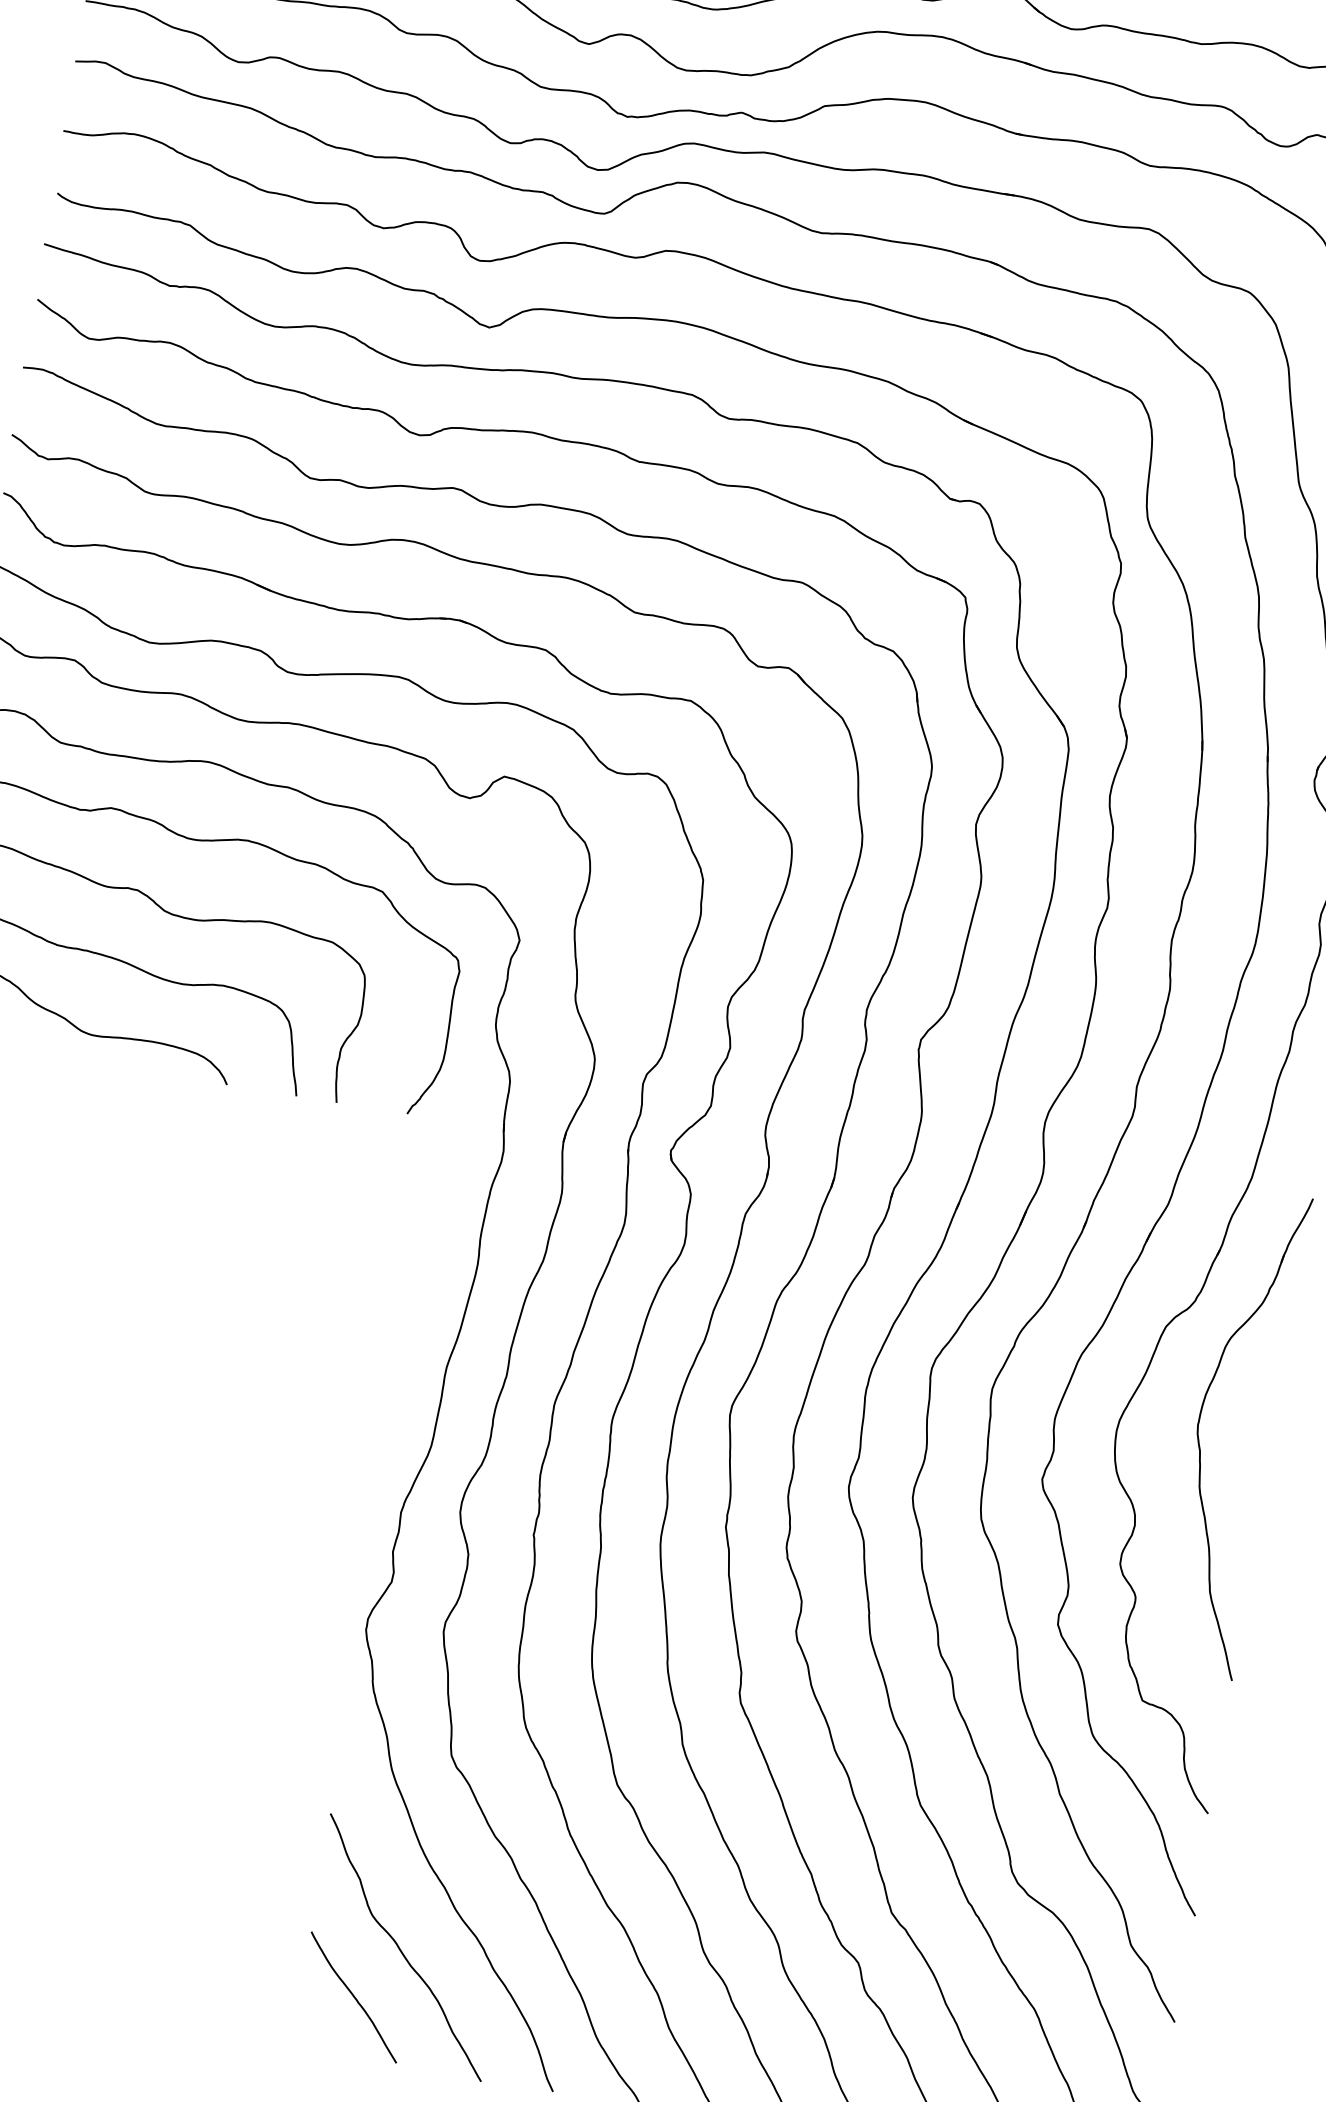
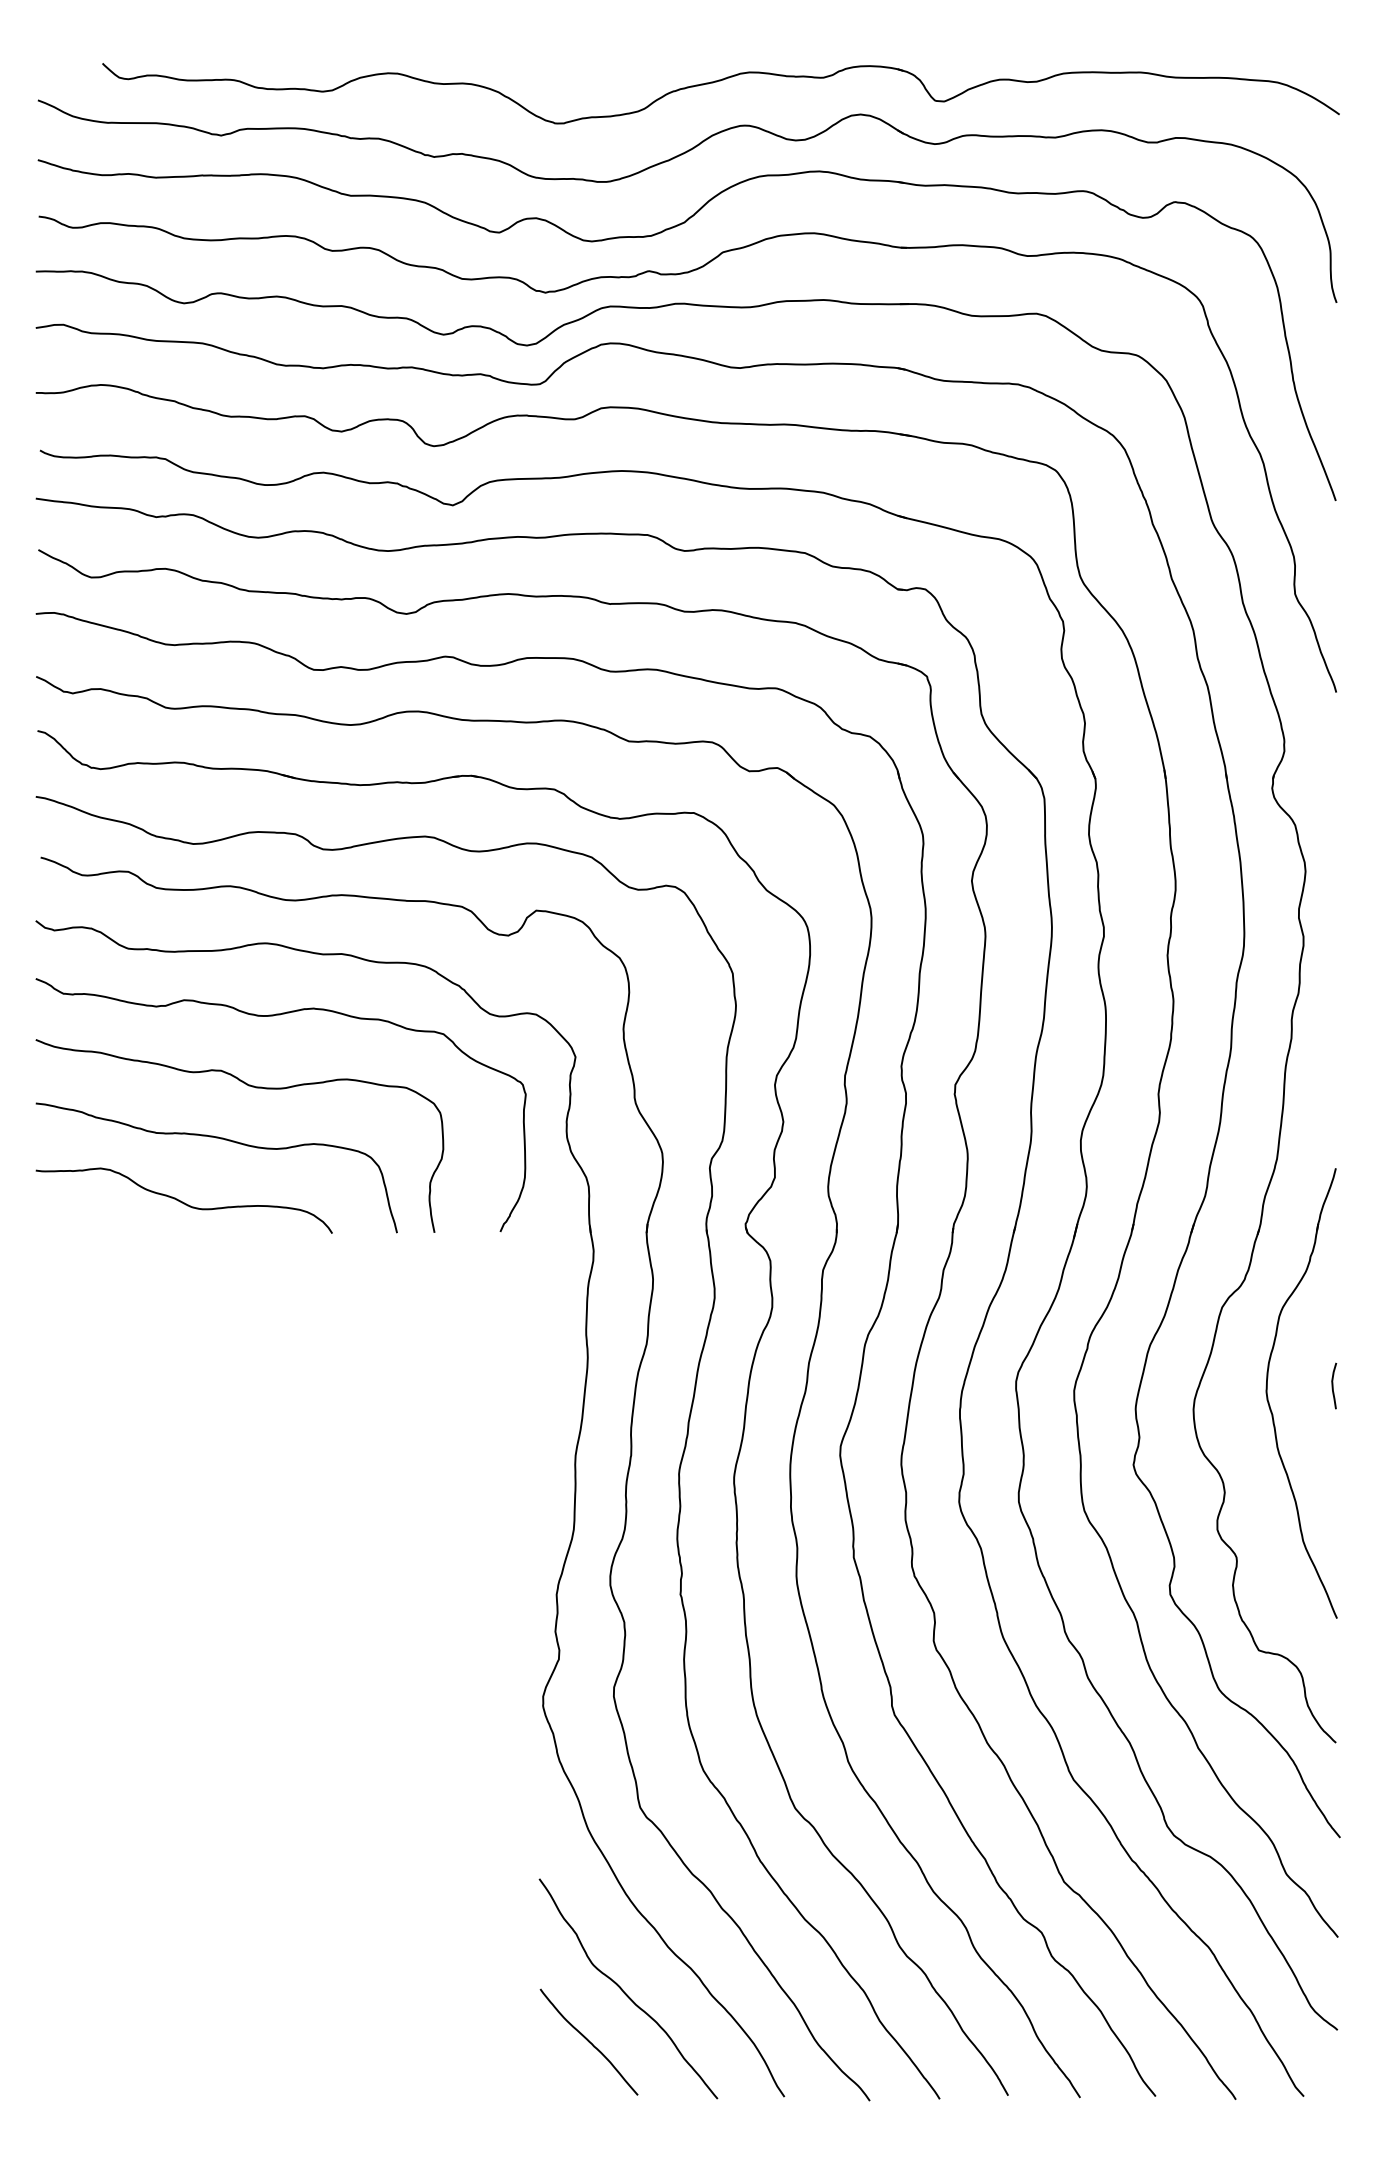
curve: (1270, 1430) -> (1333, 1385), added

